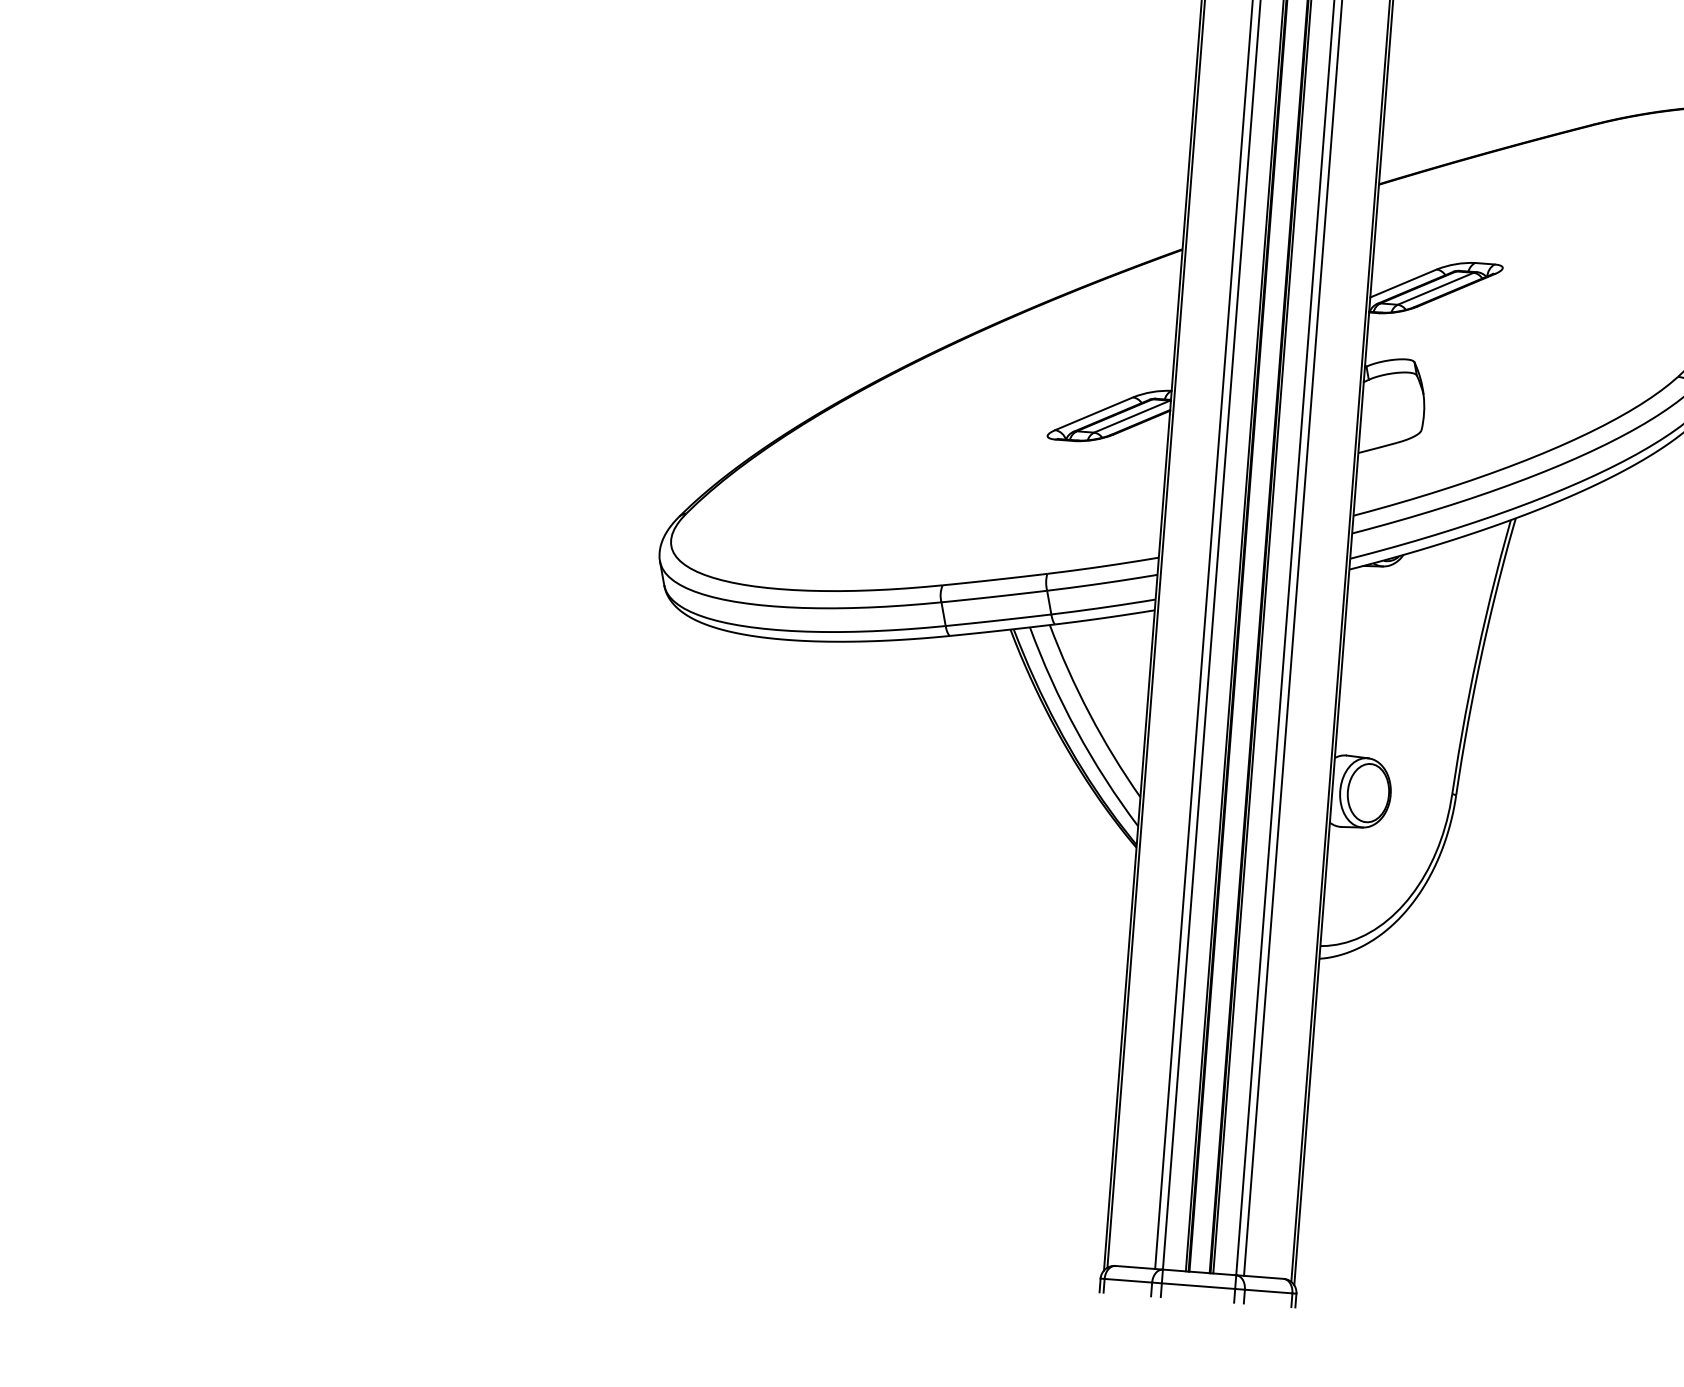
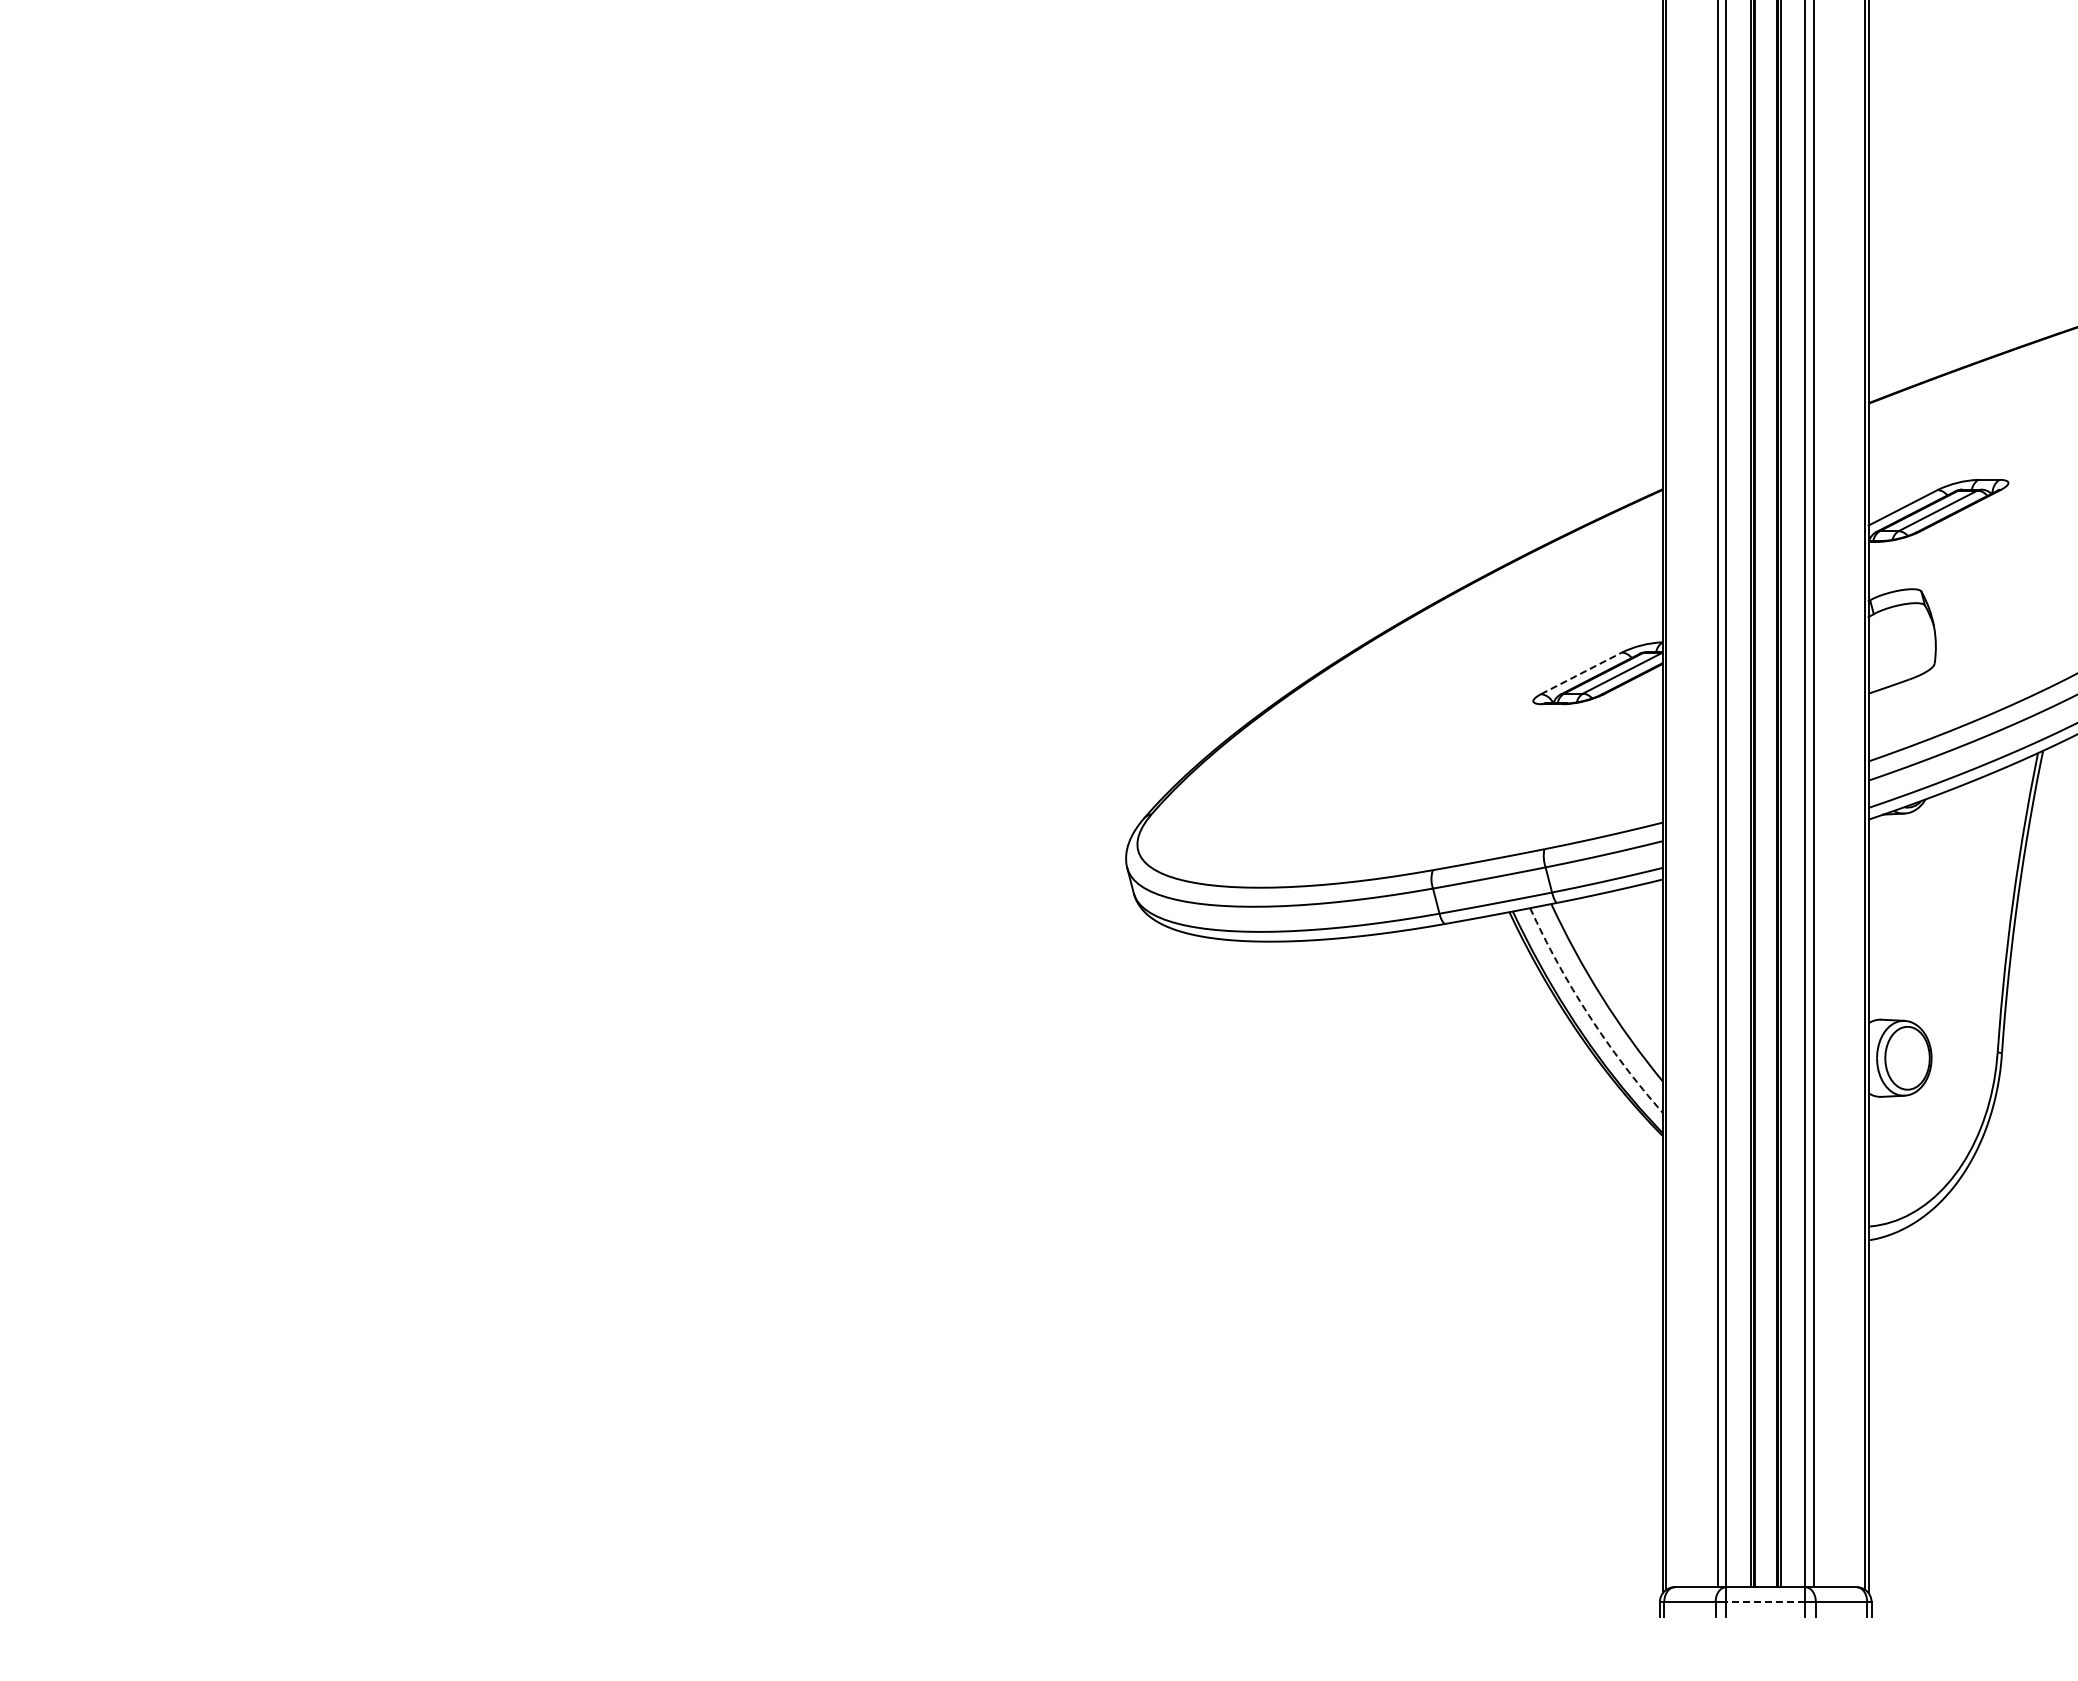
line: (1094, 413) -> (1581, 673), solid -> dashed
arc: (1077, 730) -> (1589, 1015), solid -> dashed
line: (1198, 1286) -> (1765, 1602), solid -> dashed

